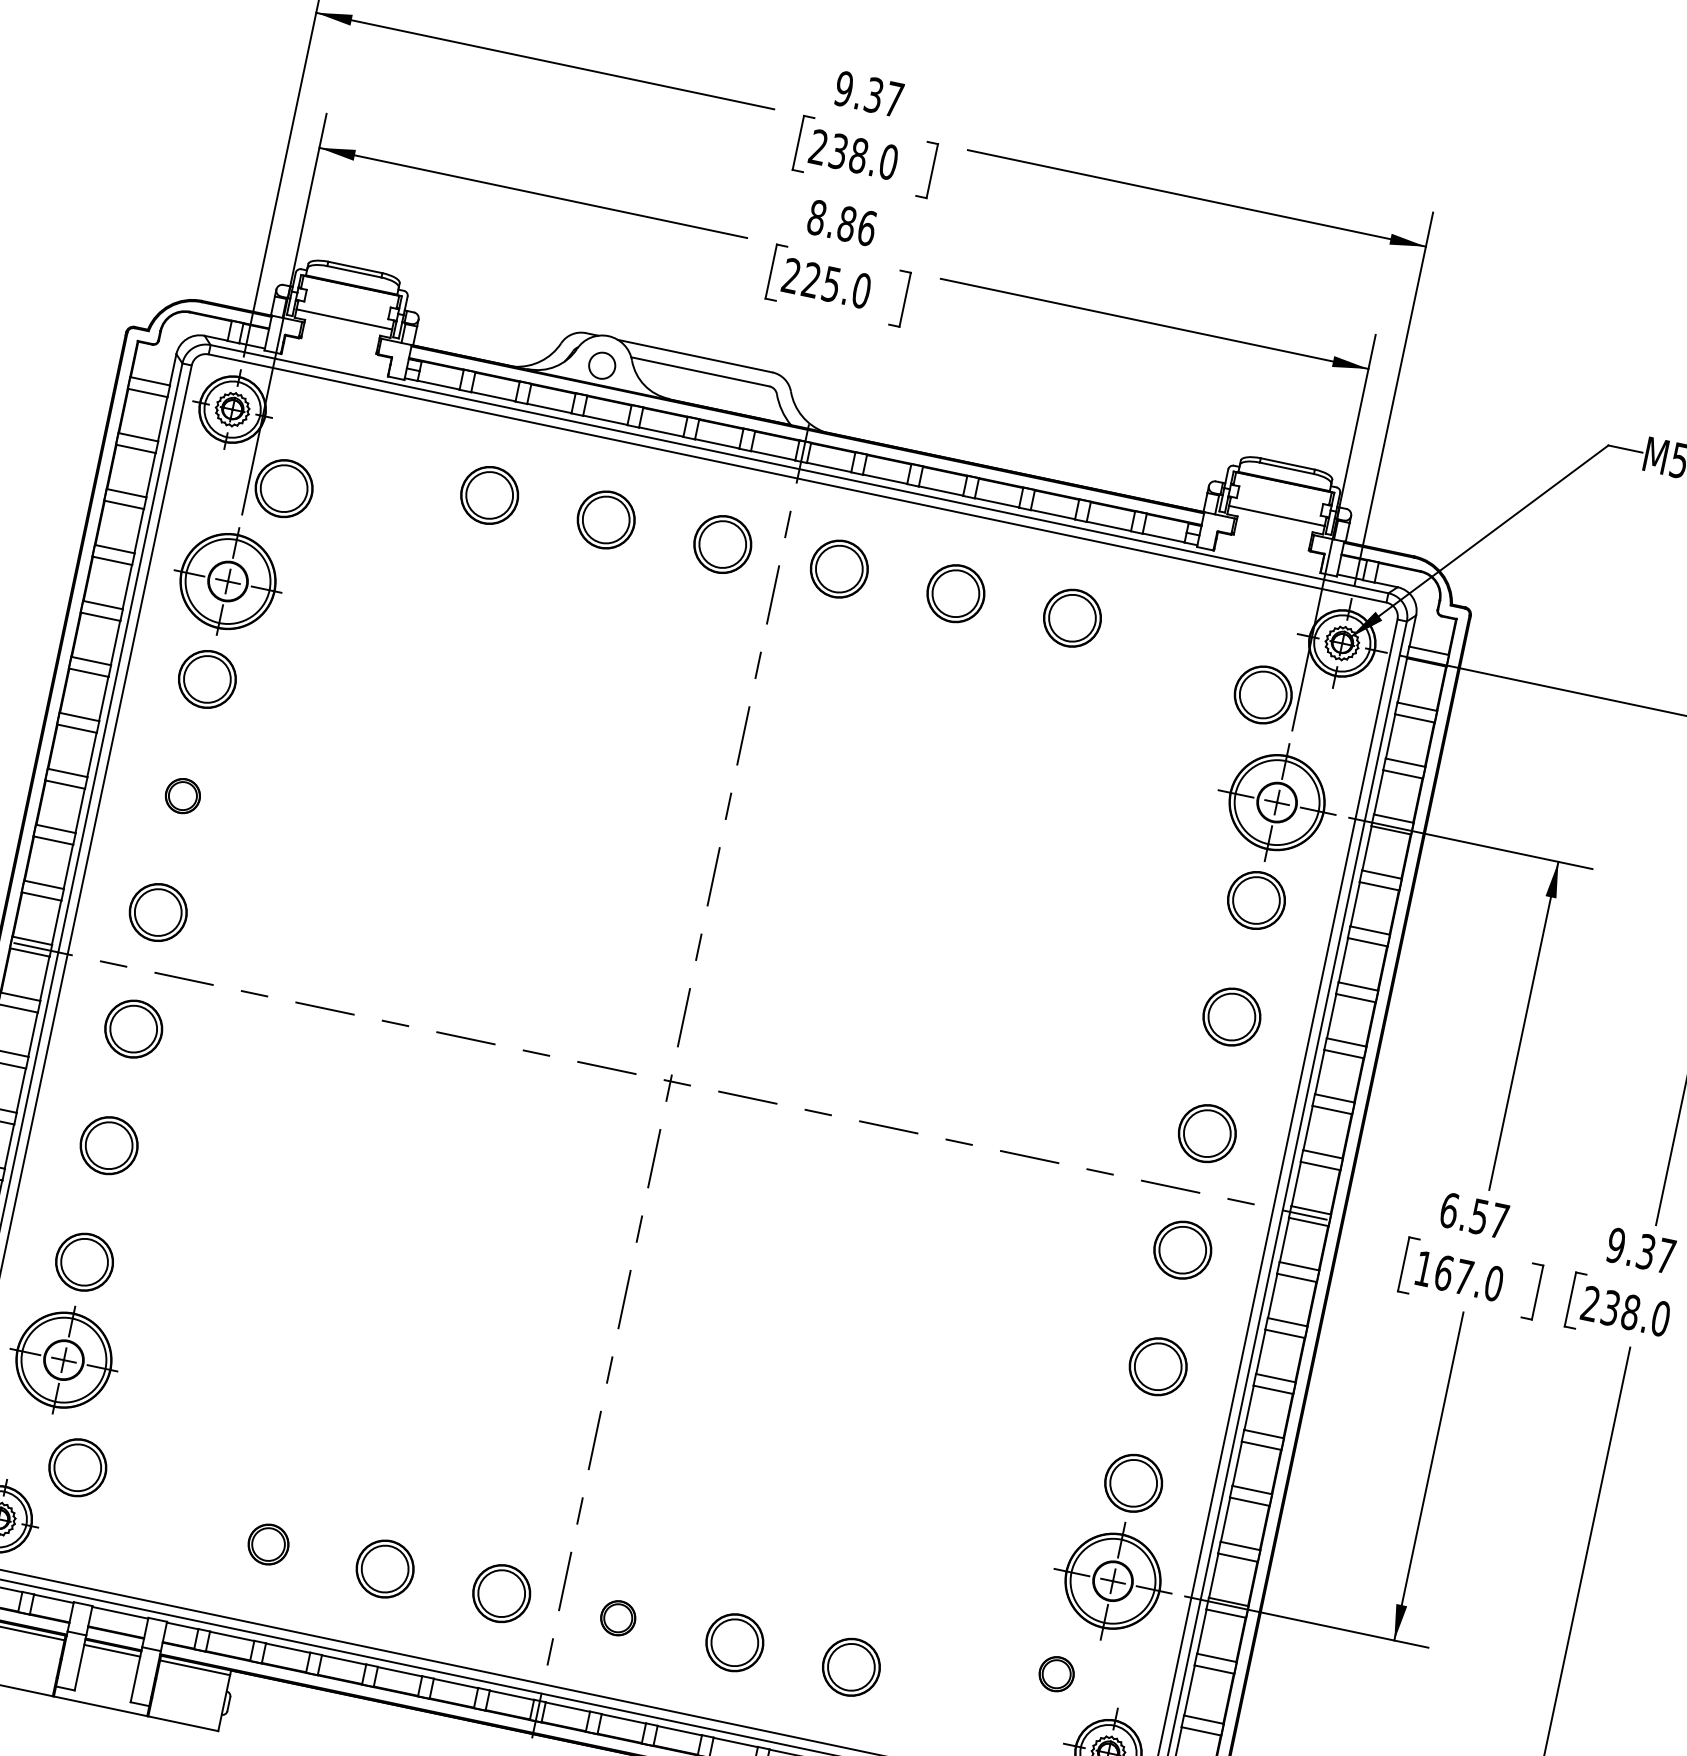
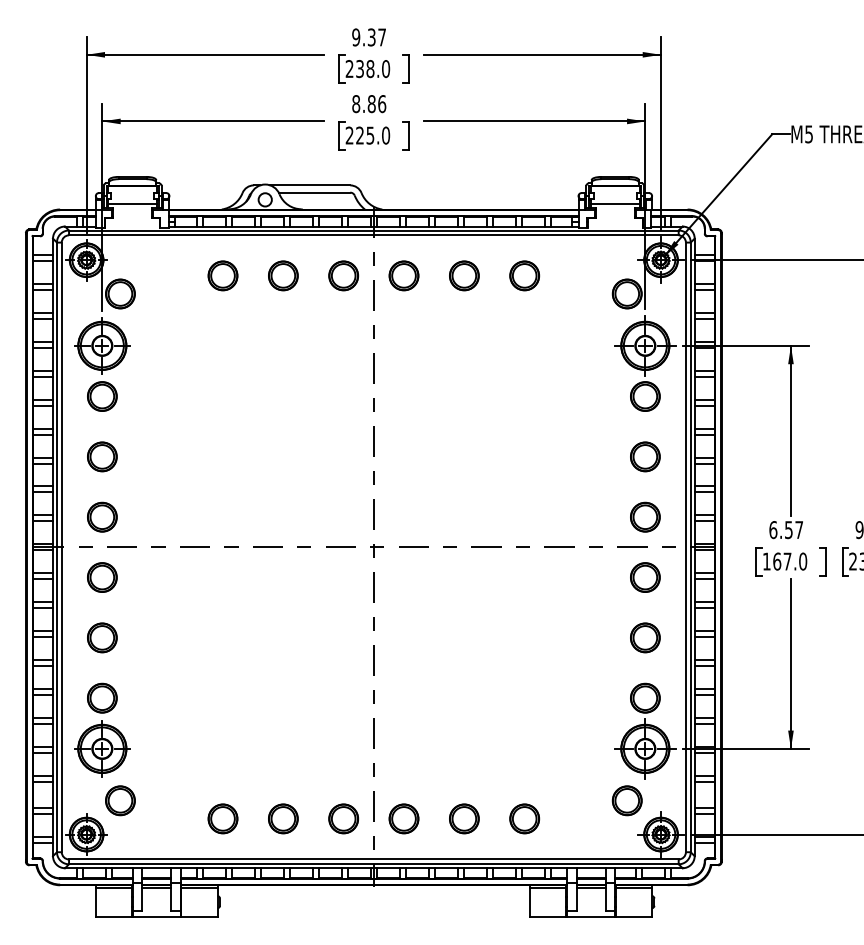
part: (183, 795) -> (102, 456), size x1.67
part: (267, 1543) -> (222, 818), size x1.43
part: (617, 1617) -> (403, 818), size x1.67
part: (1055, 1673) -> (626, 800), size x1.67

